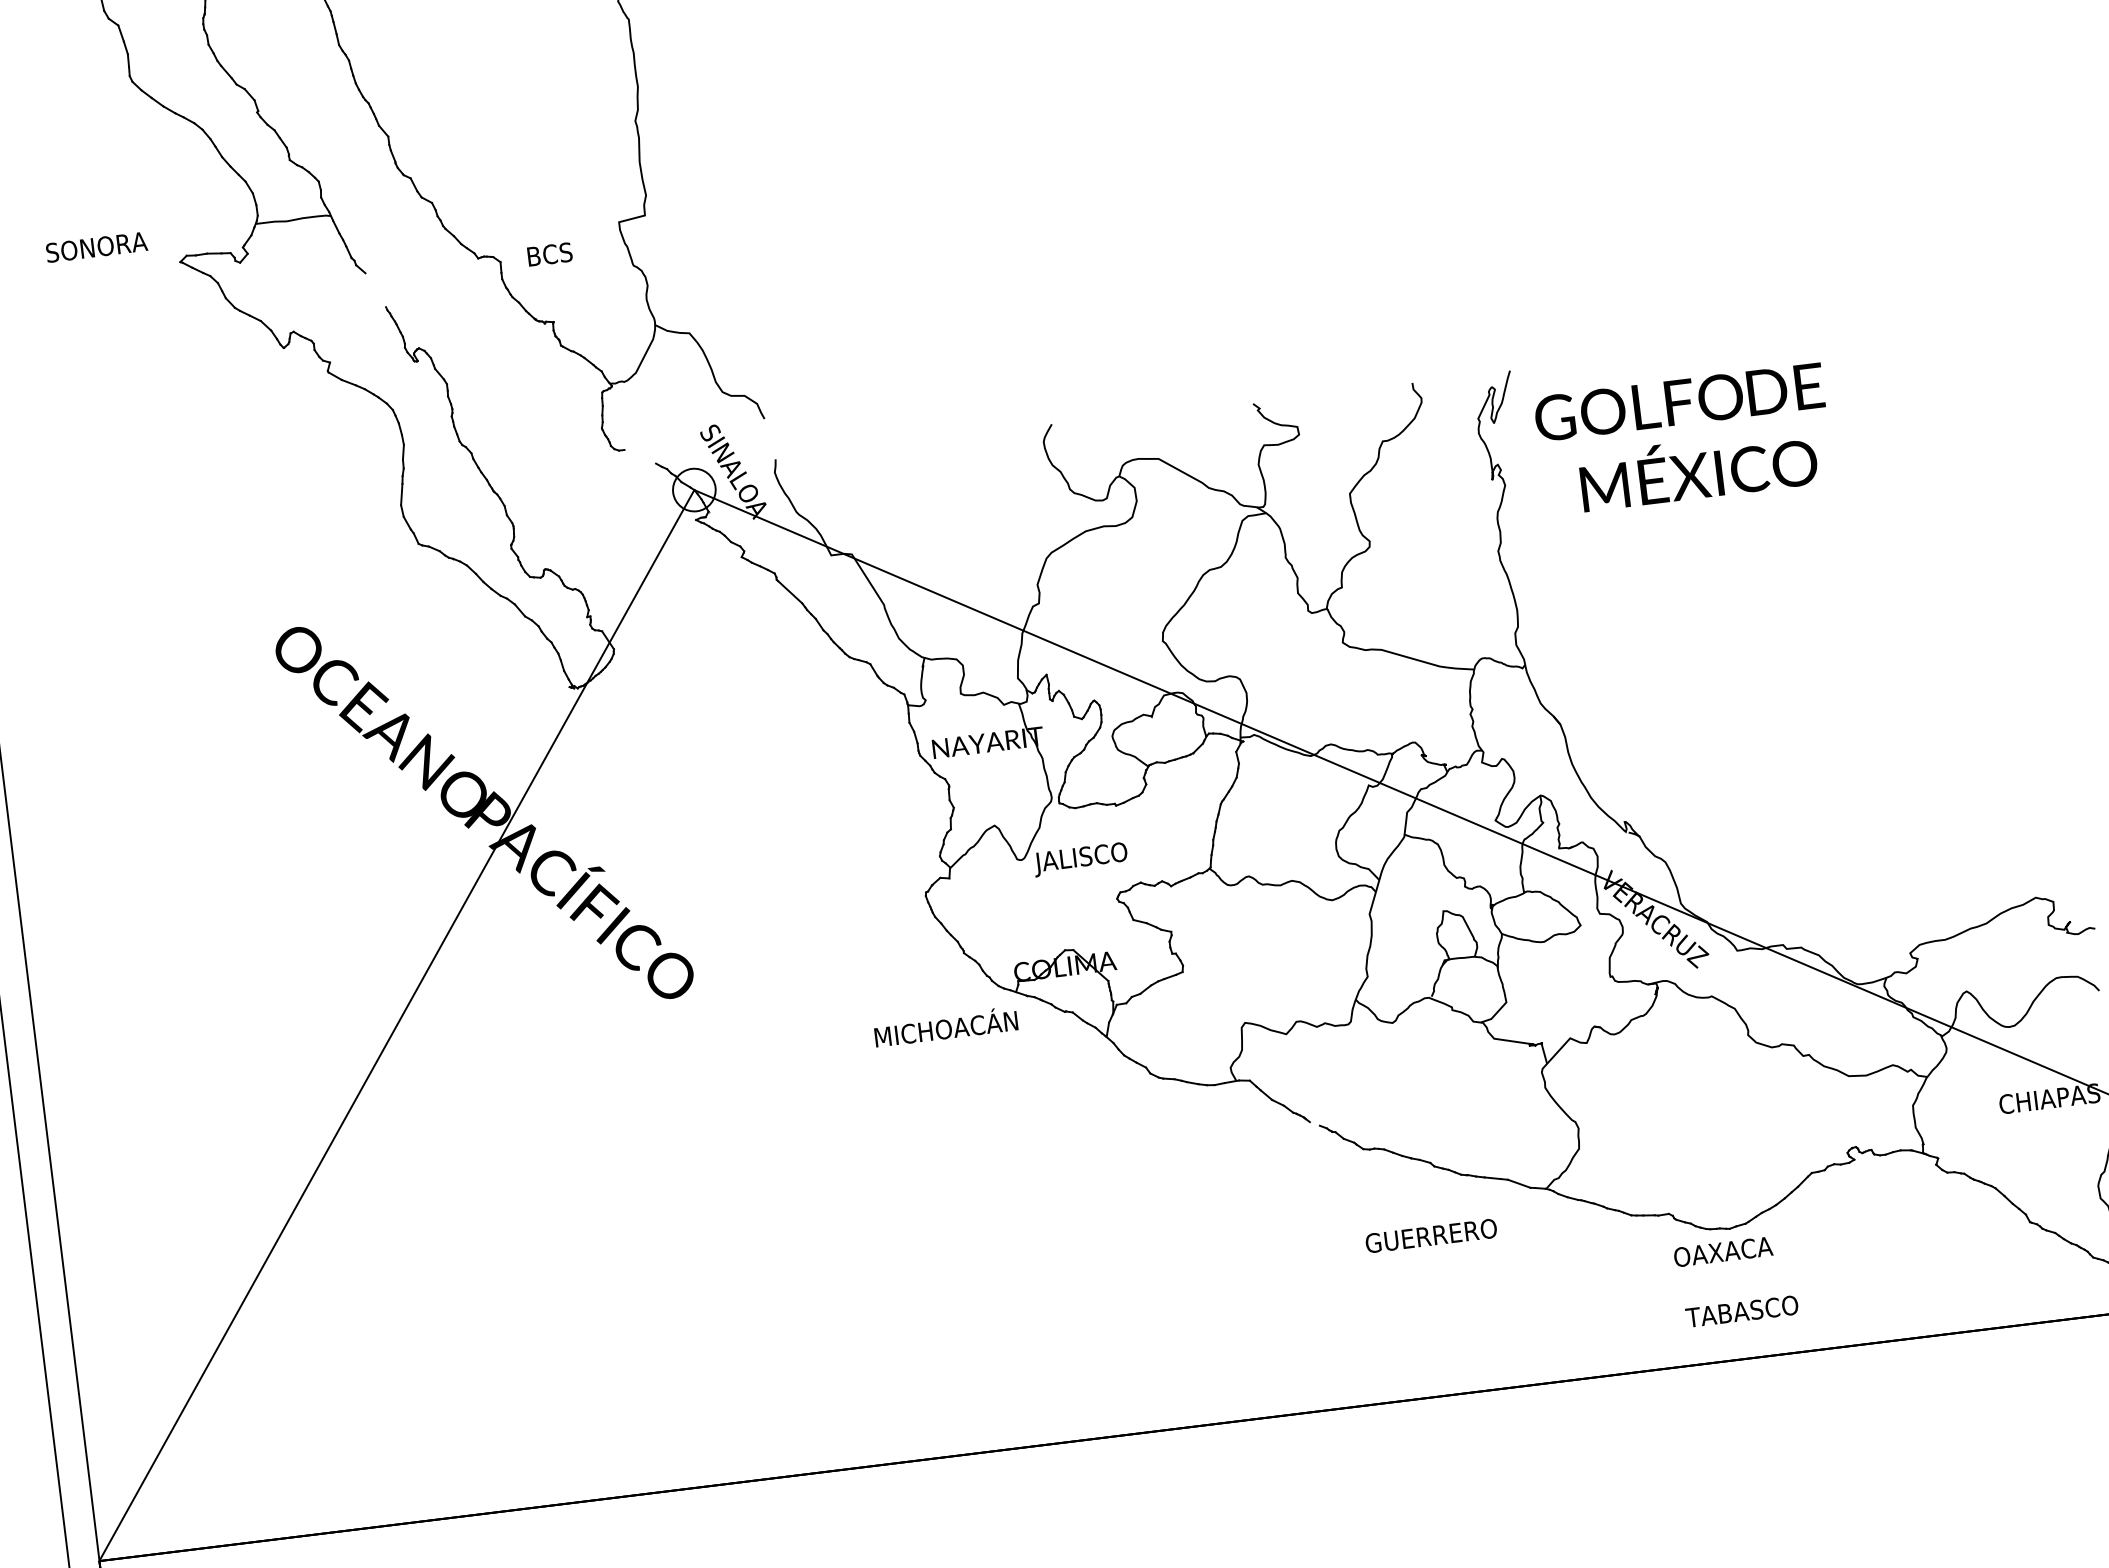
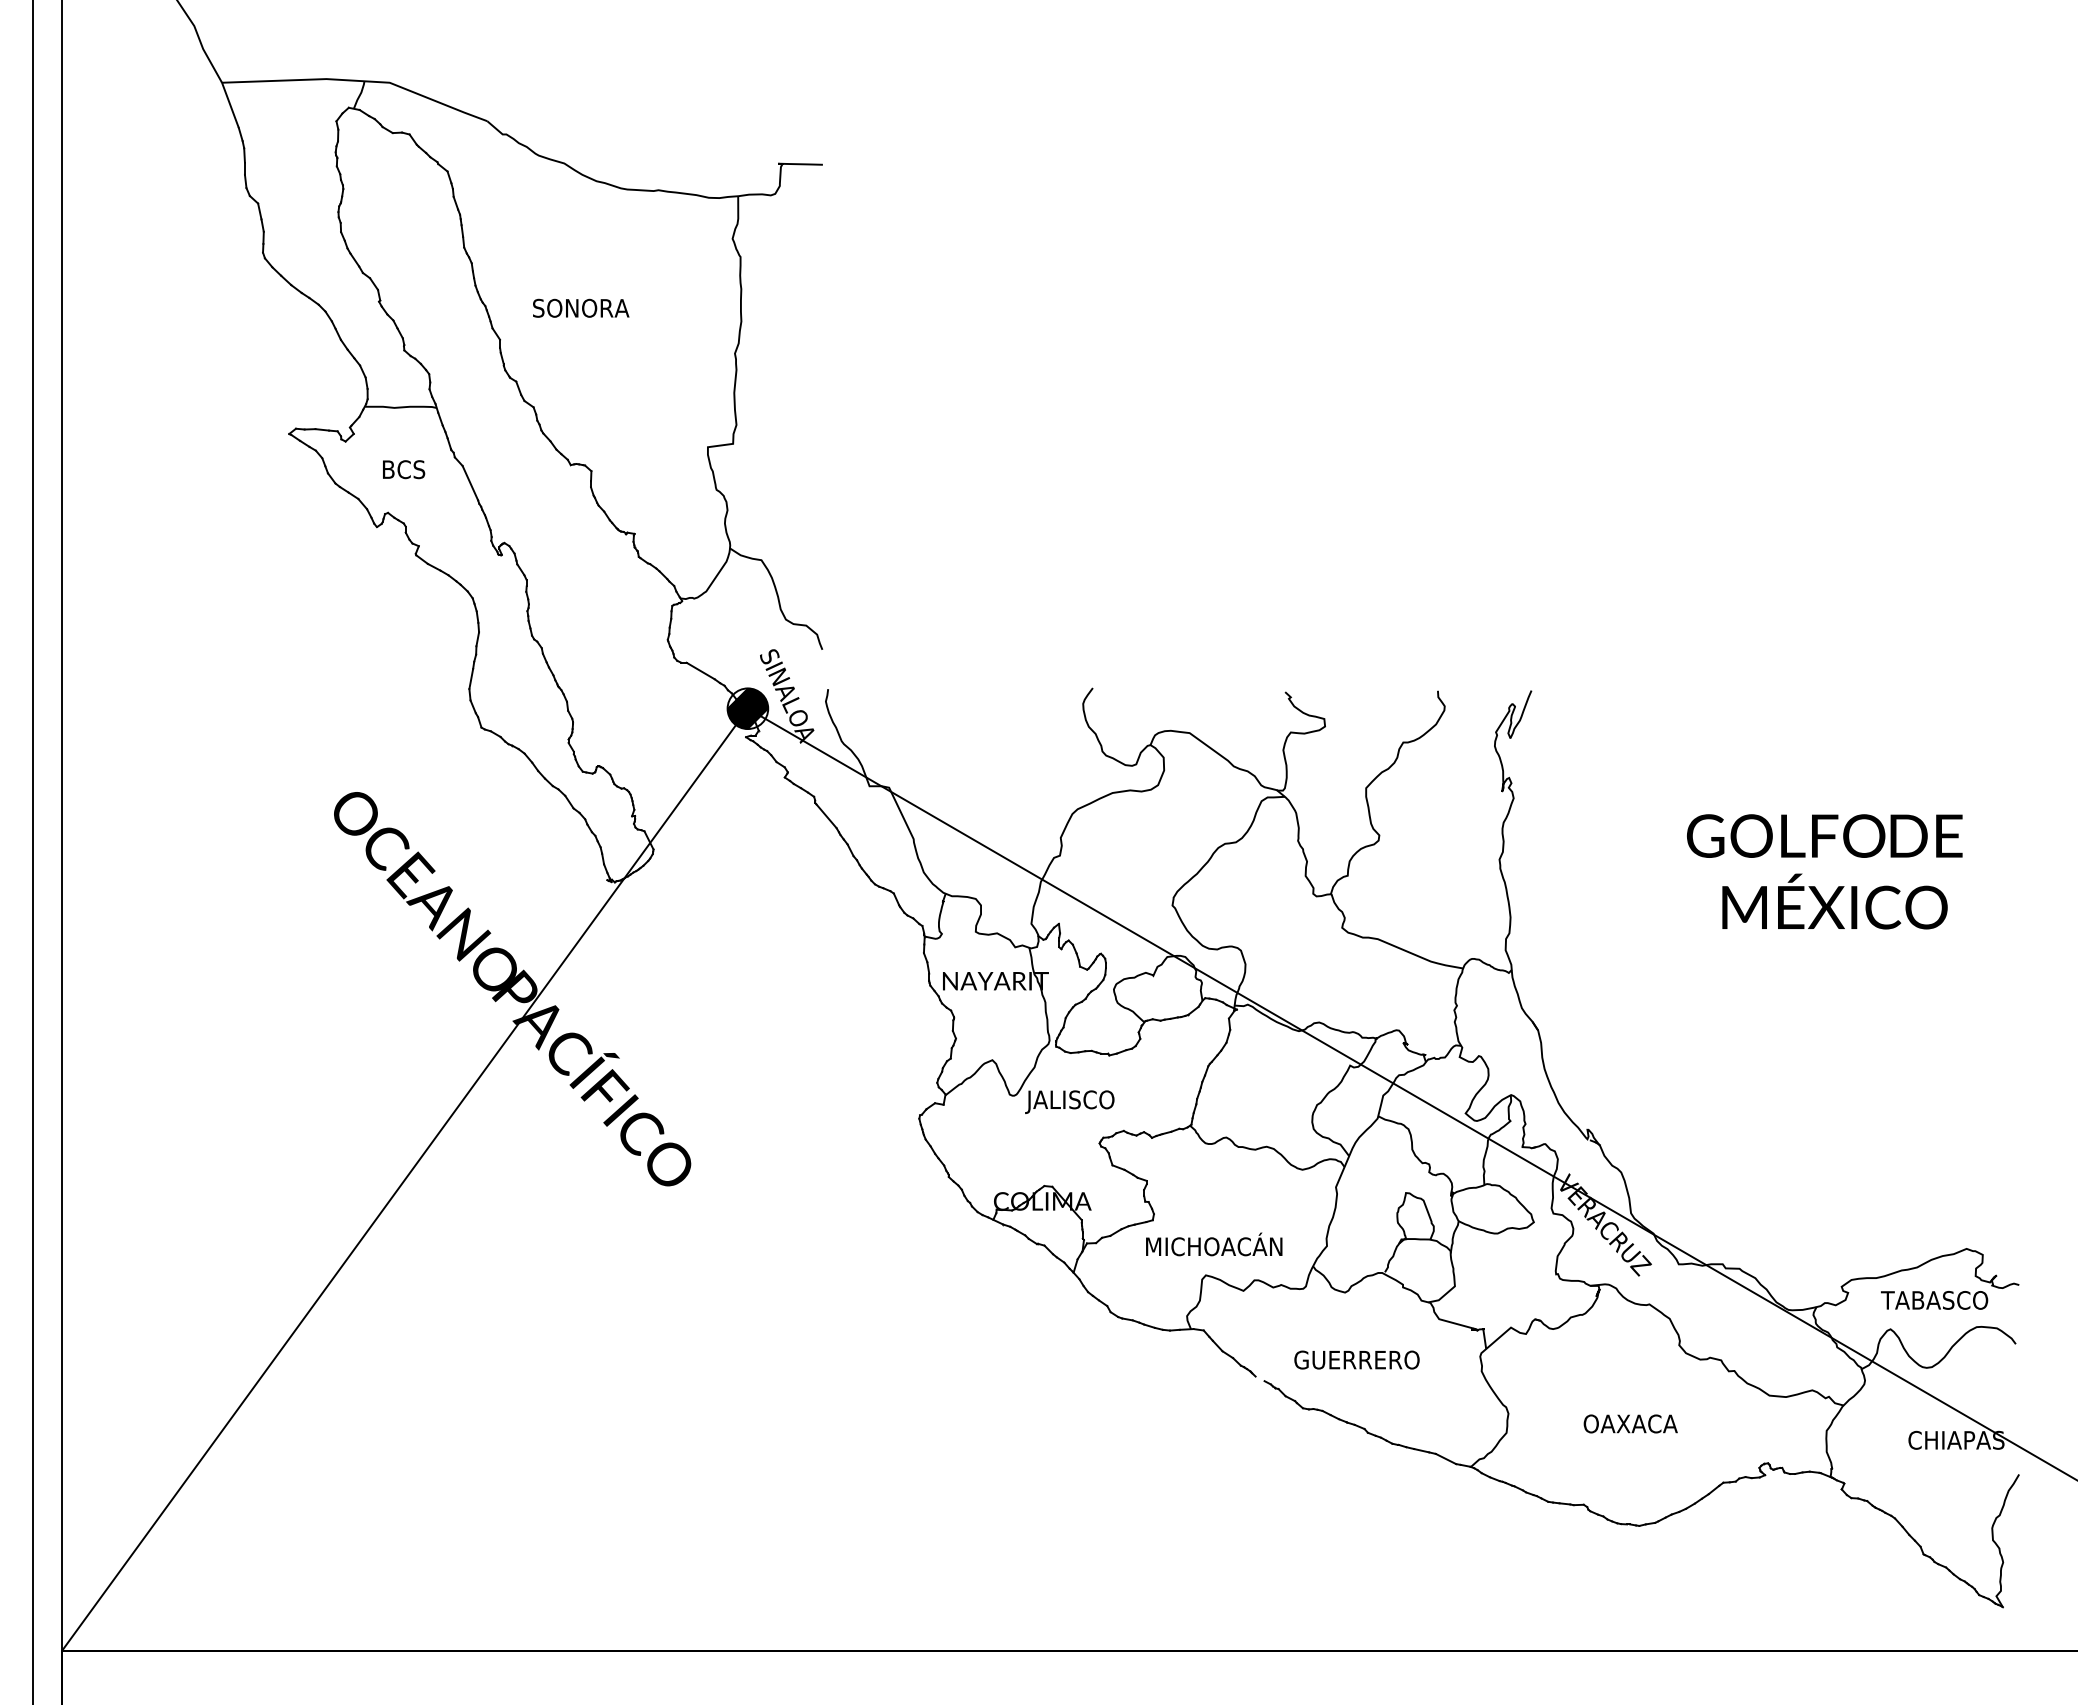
text: (97, 246) -> (581, 307), moved
text: (550, 254) -> (404, 469), moved
line: (375, 289) -> (470, 482), added
text: (1683, 439) -> (1824, 871), moved
line: (639, 456) -> (700, 670), added
hatch: (693, 489) -> (747, 708), added
text: (946, 1026) -> (1214, 1244), moved
text: (1430, 1235) -> (1356, 1359), moved
text: (1723, 1251) -> (1630, 1423), moved
text: (1742, 1311) -> (1934, 1300), moved

